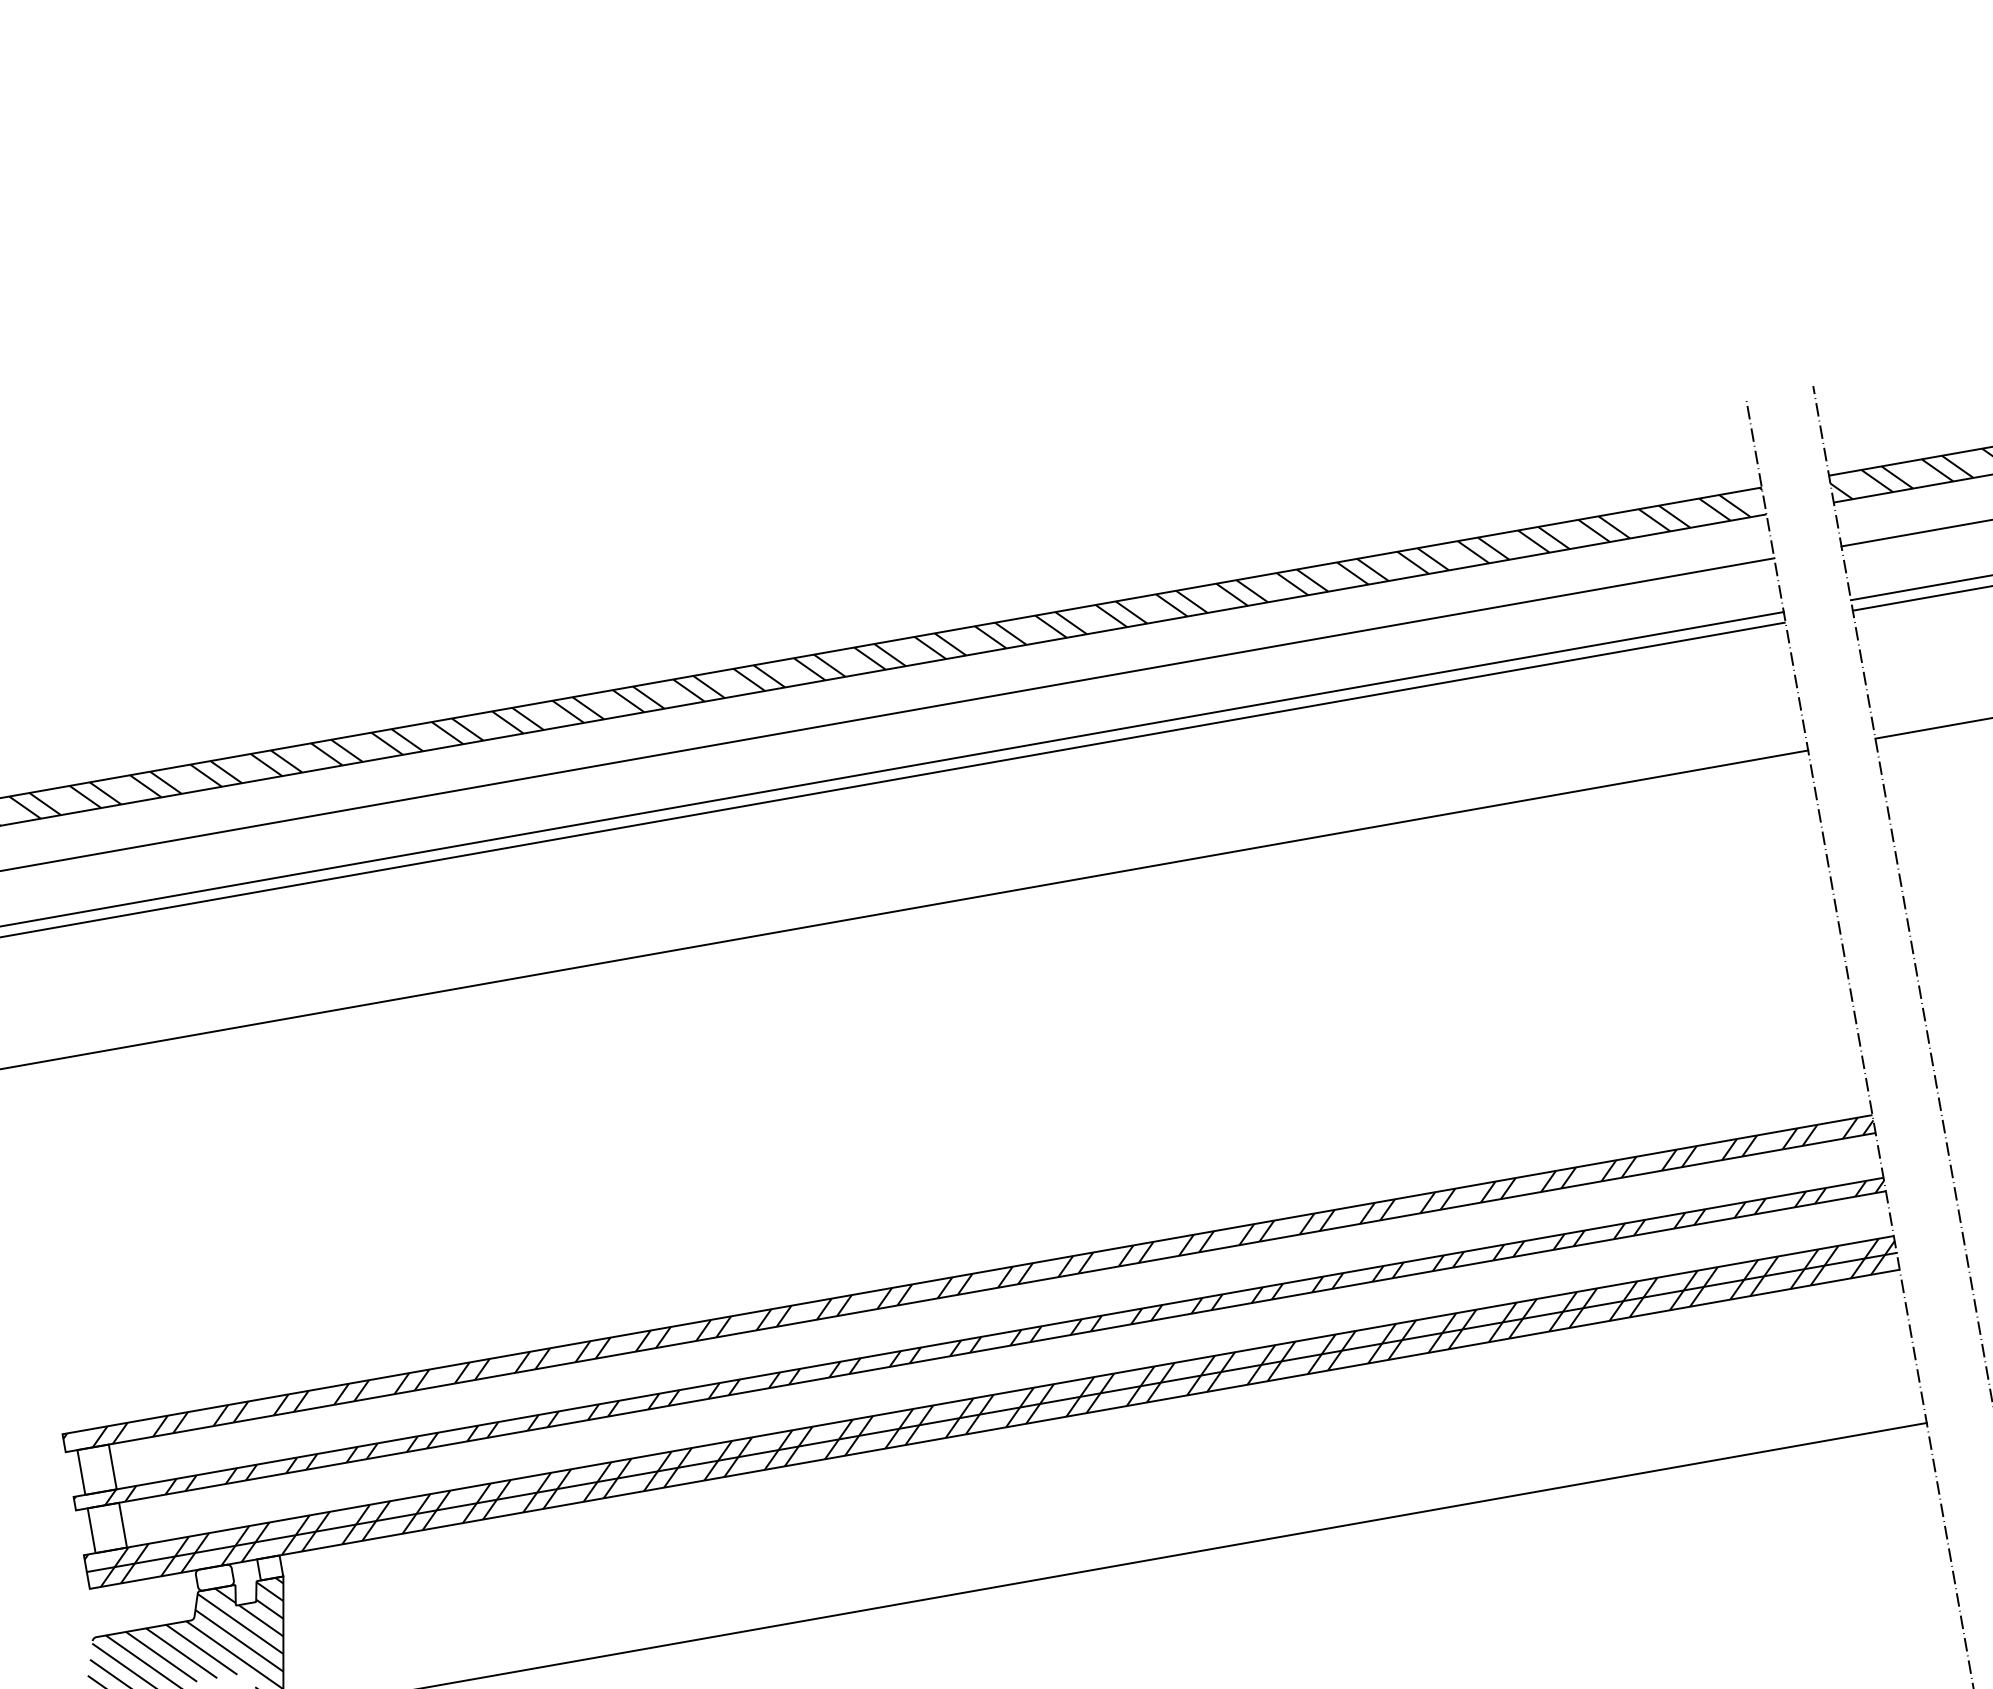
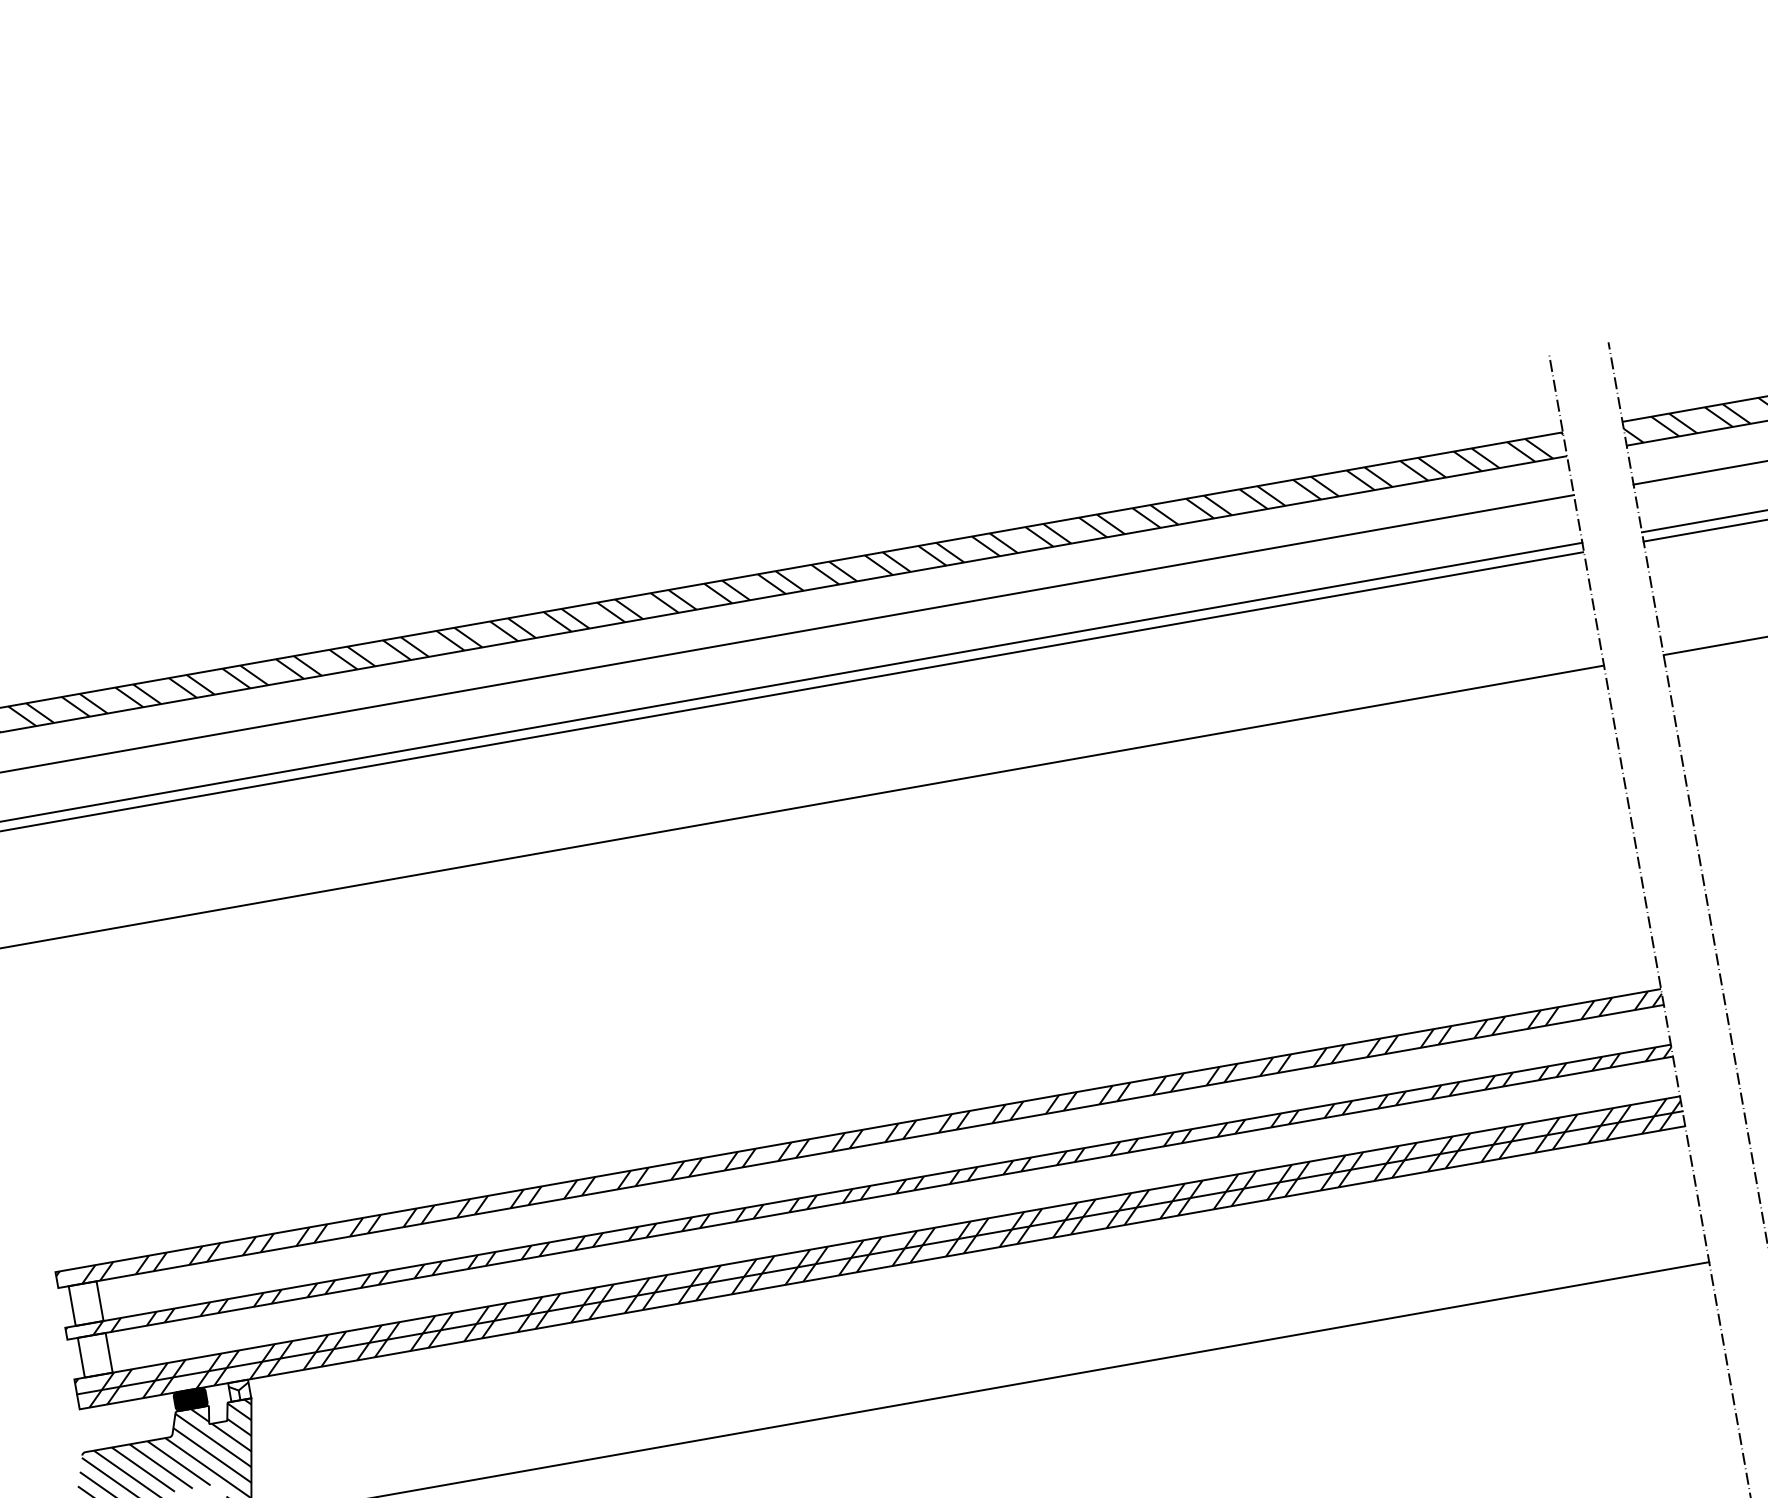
hatch: (268, 1568) -> (238, 1391), added
fill: (214, 1576) -> (190, 1398), added

